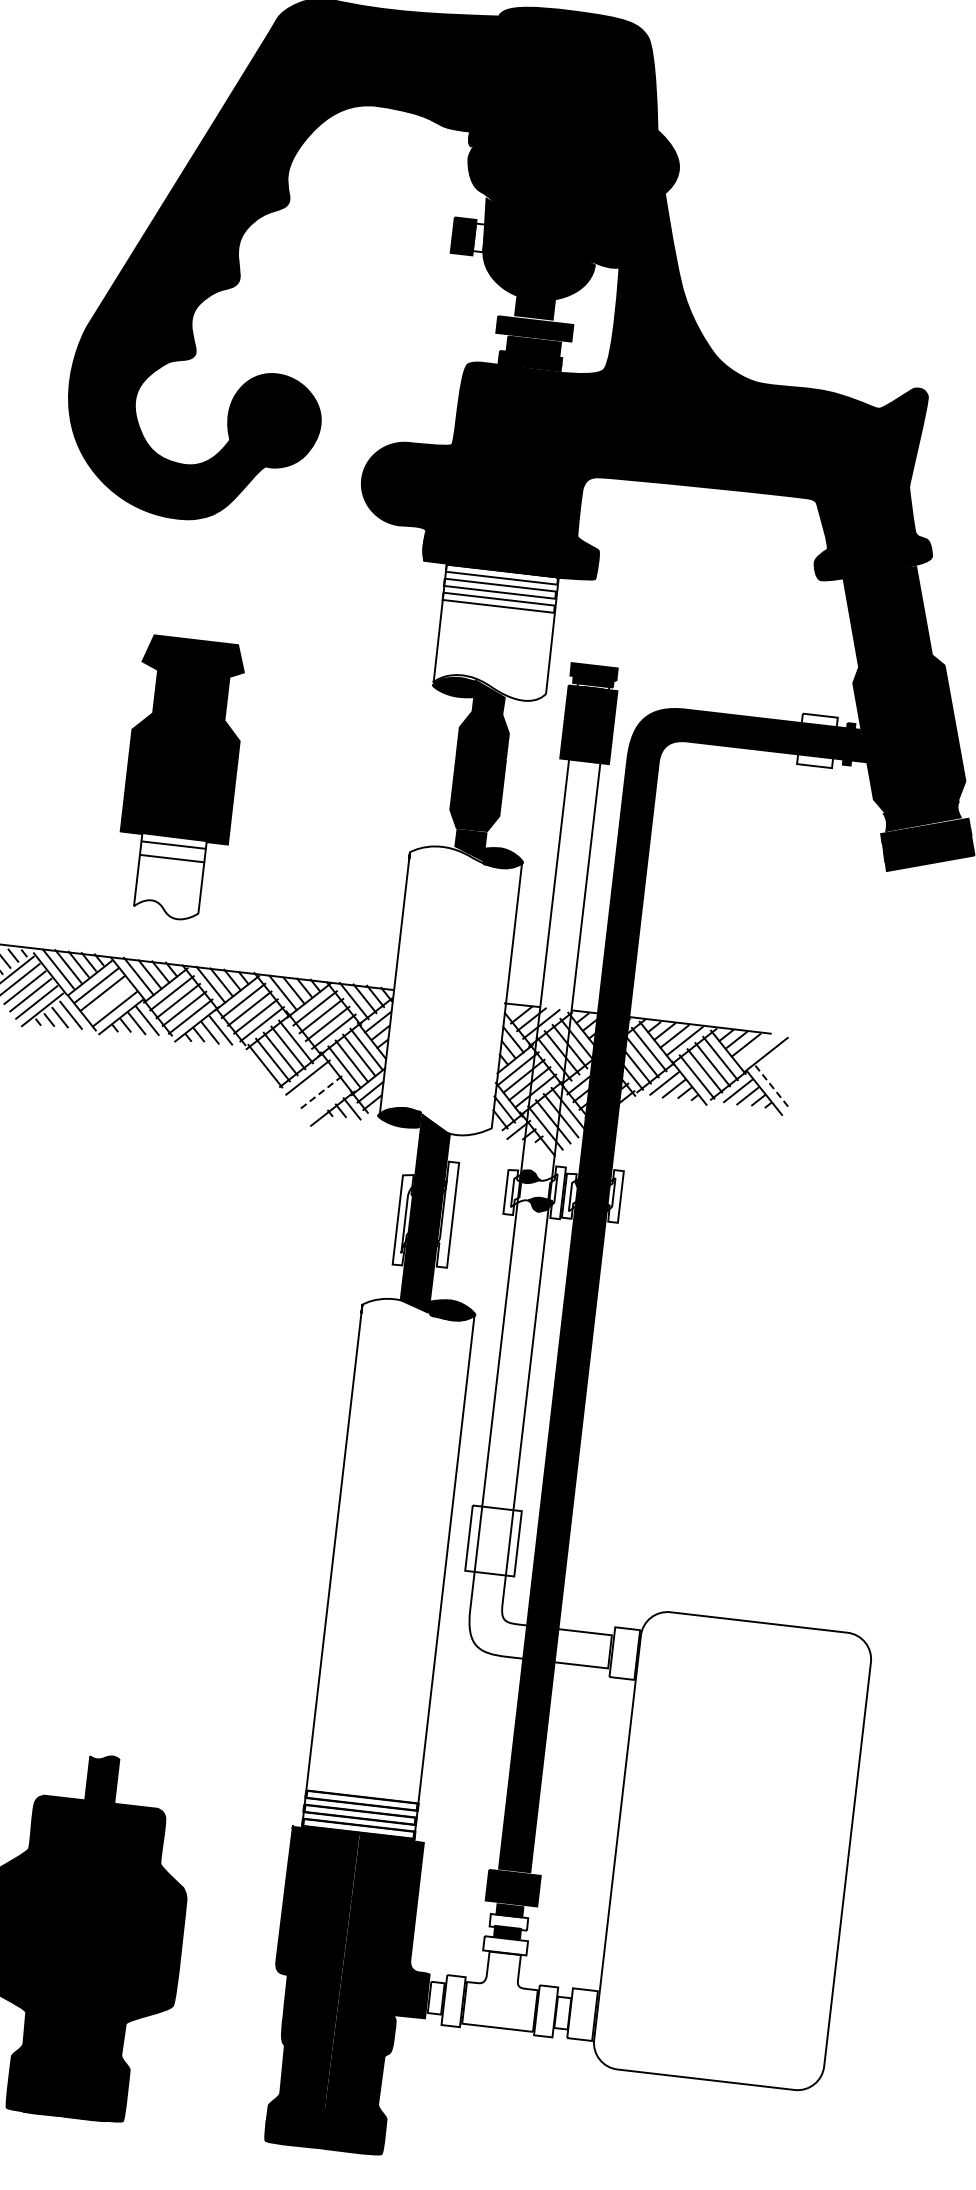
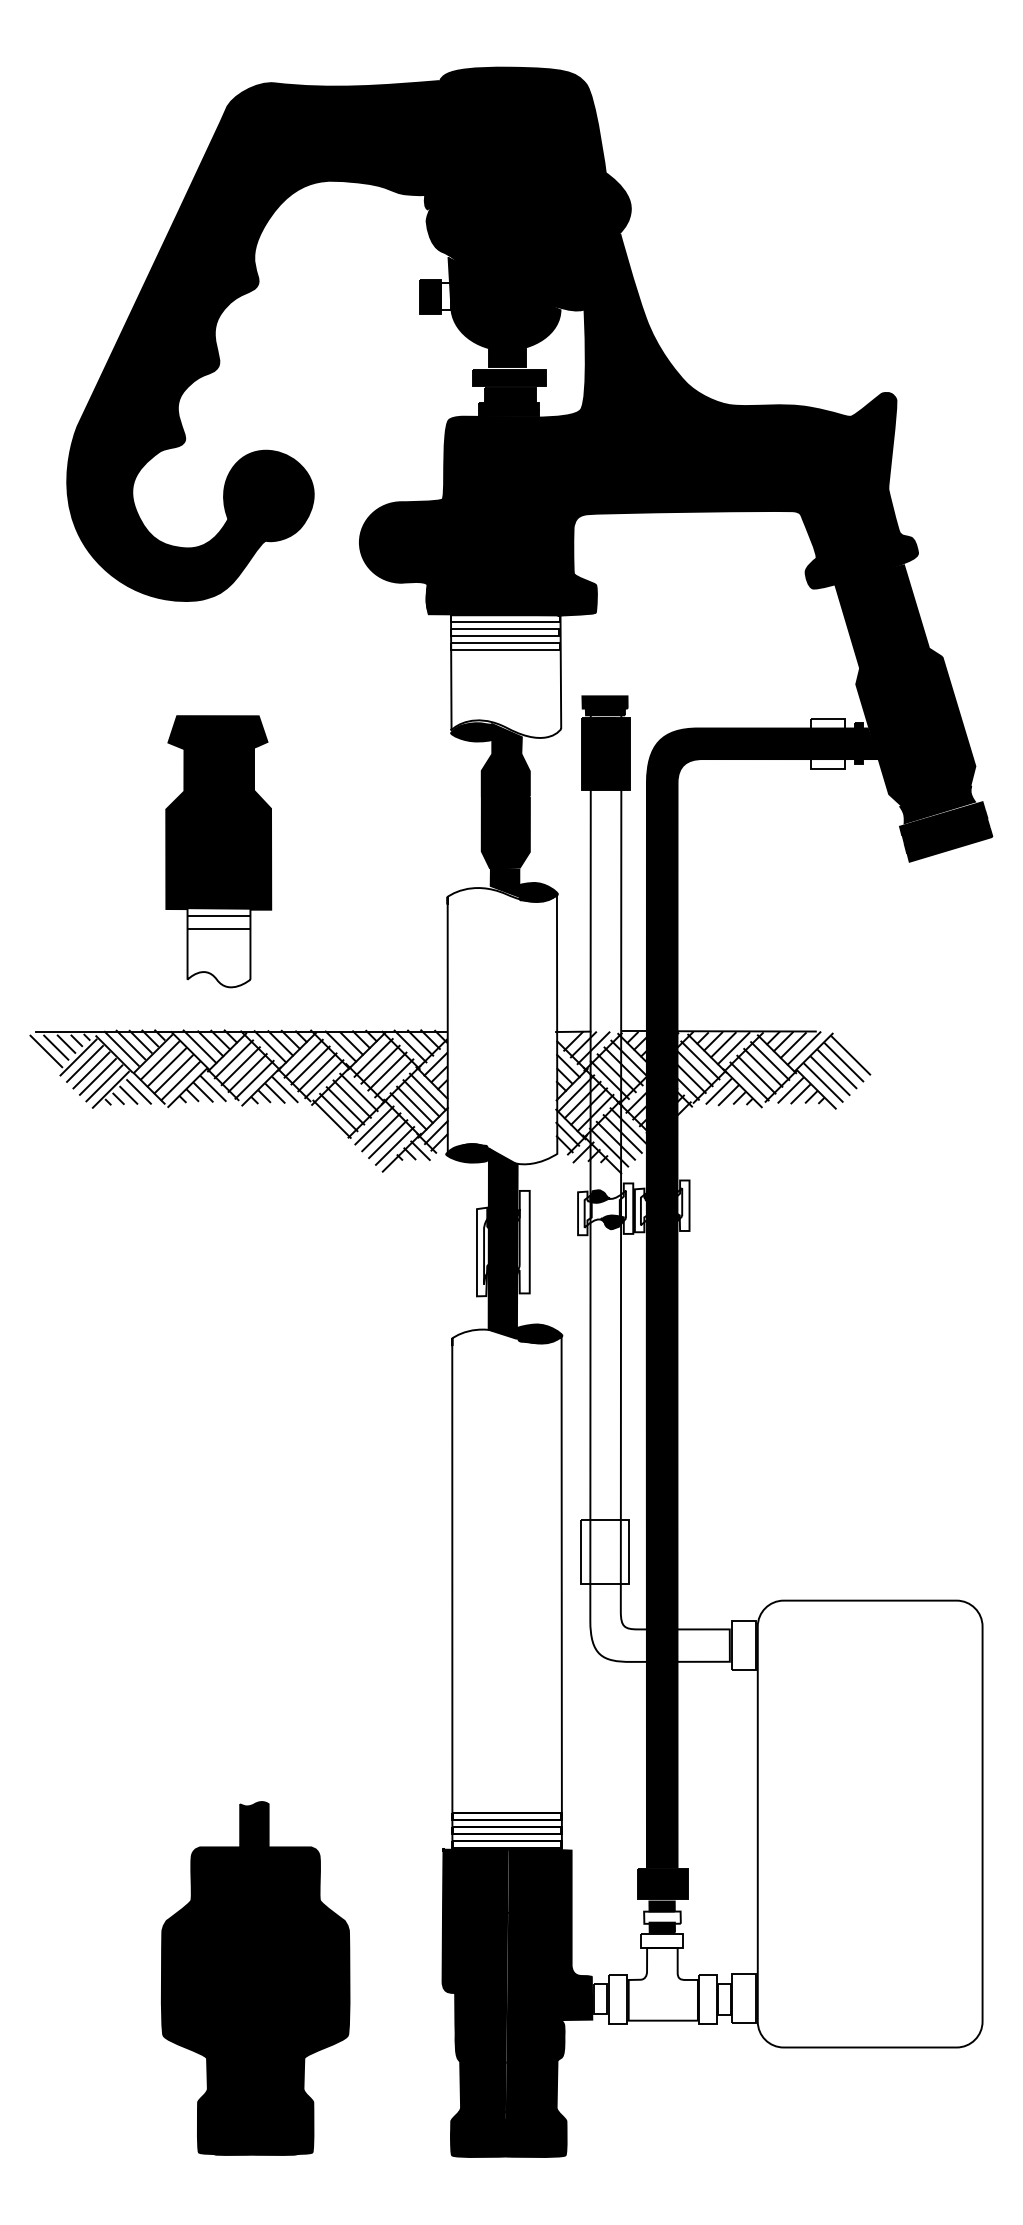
line: (108, 1001) -> (173, 1074), added
line: (756, 1049) -> (803, 1048), added
line: (803, 1062) -> (850, 1055), added
line: (796, 1068) -> (844, 1062), added
line: (788, 1075) -> (837, 1069), added
line: (780, 1081) -> (830, 1076), added
line: (314, 1085) -> (381, 1132), added
line: (772, 1086) -> (823, 1082), dashed -> solid
line: (320, 1093) -> (388, 1139), dashed -> solid
line: (326, 1100) -> (394, 1145), added

